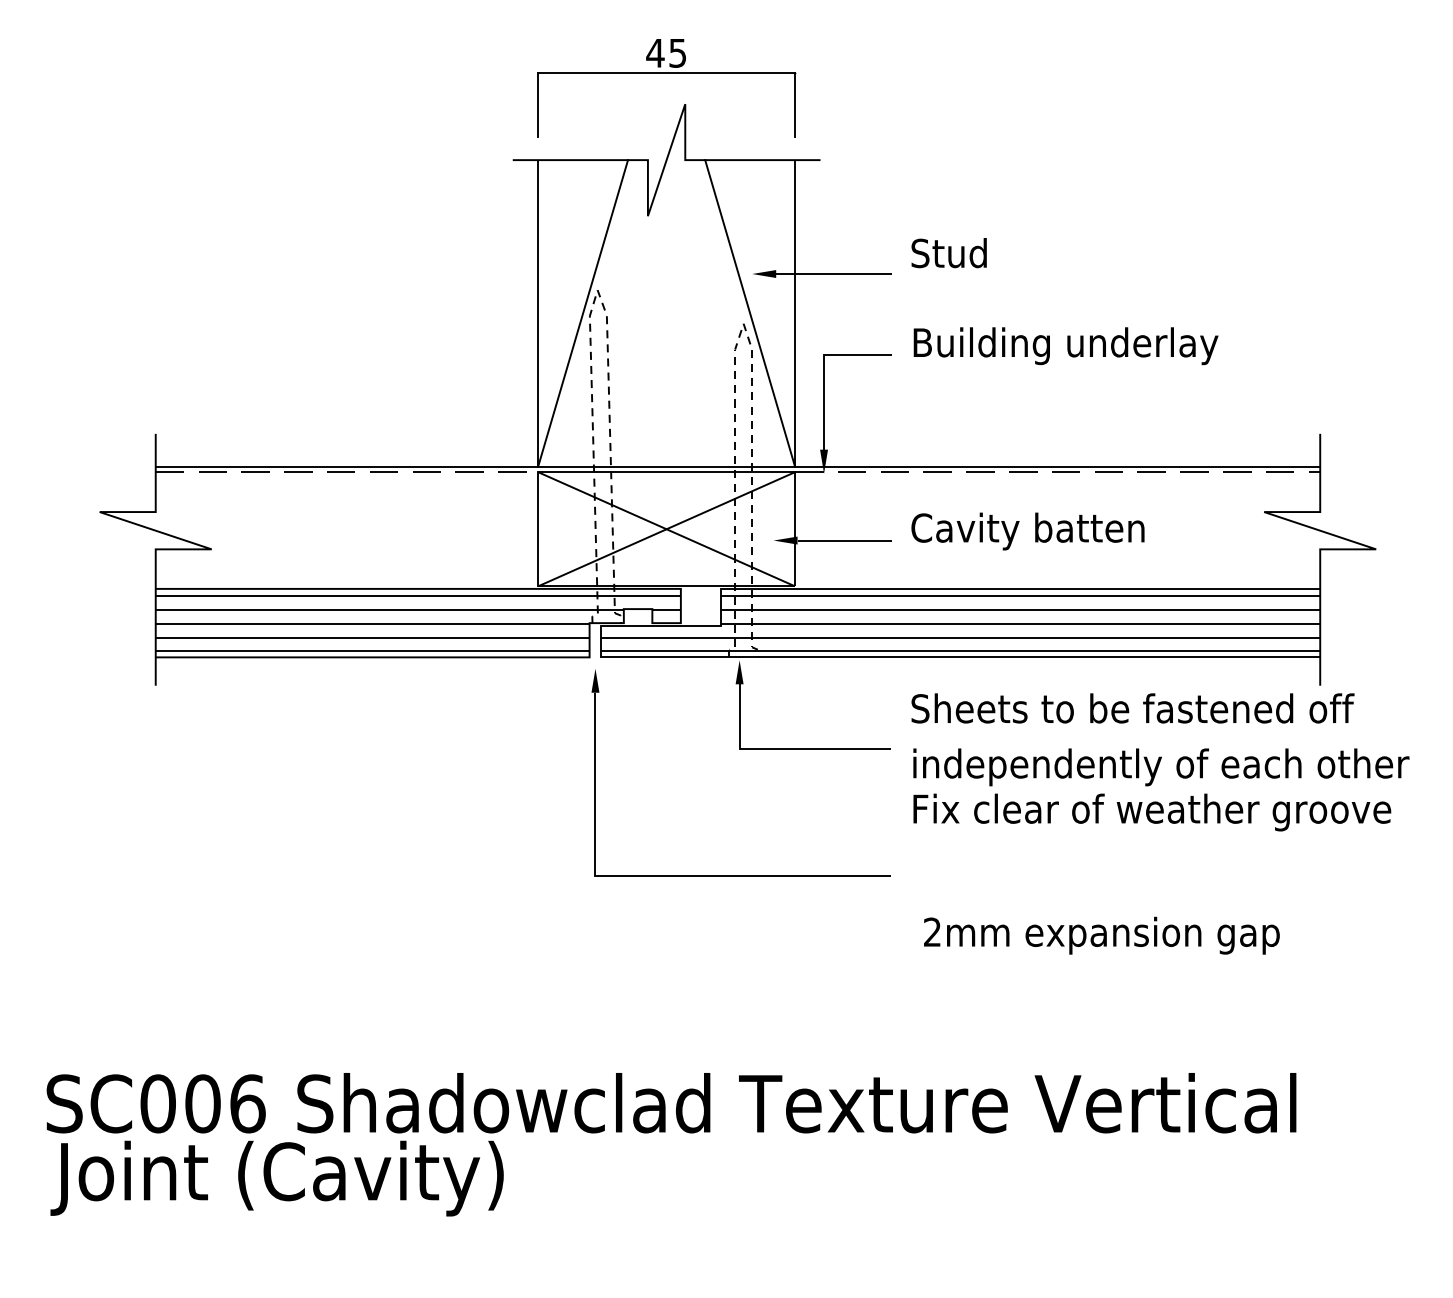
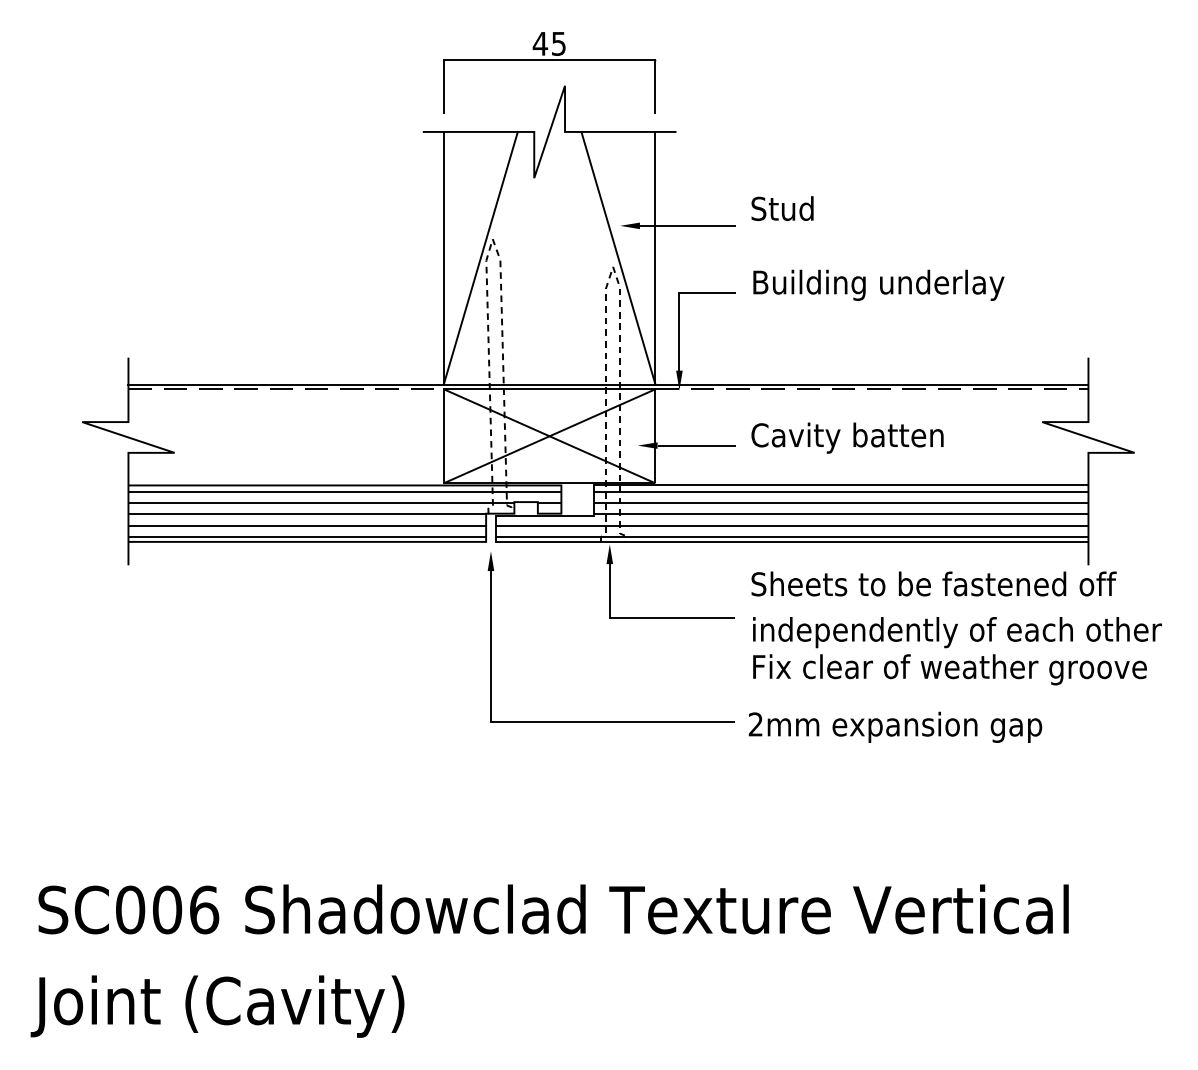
text: (1101, 934) -> (895, 726), moved
text: (277, 1178) -> (217, 1006), moved

